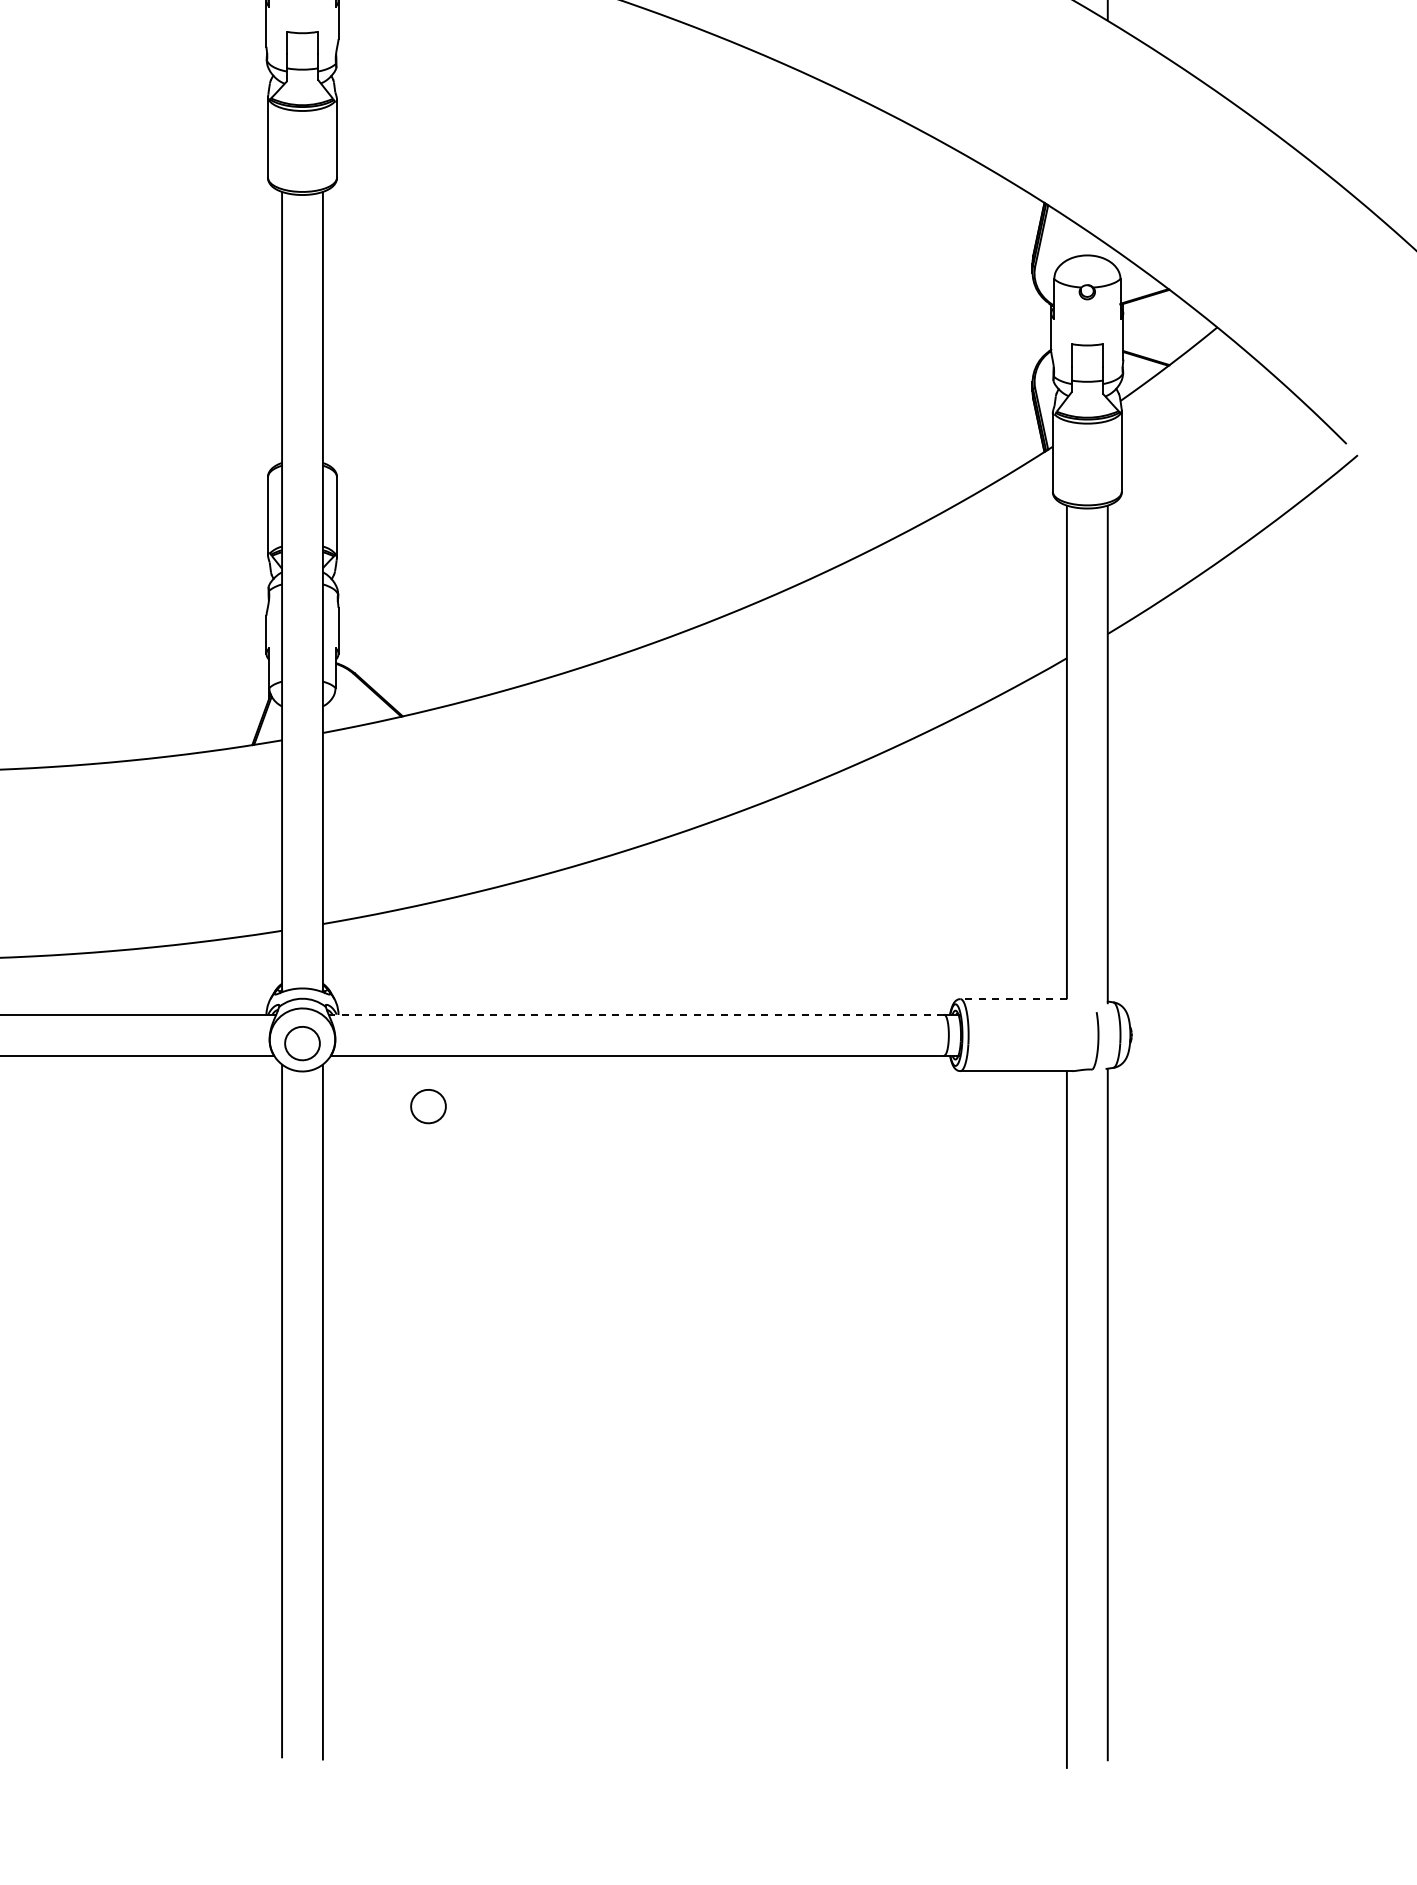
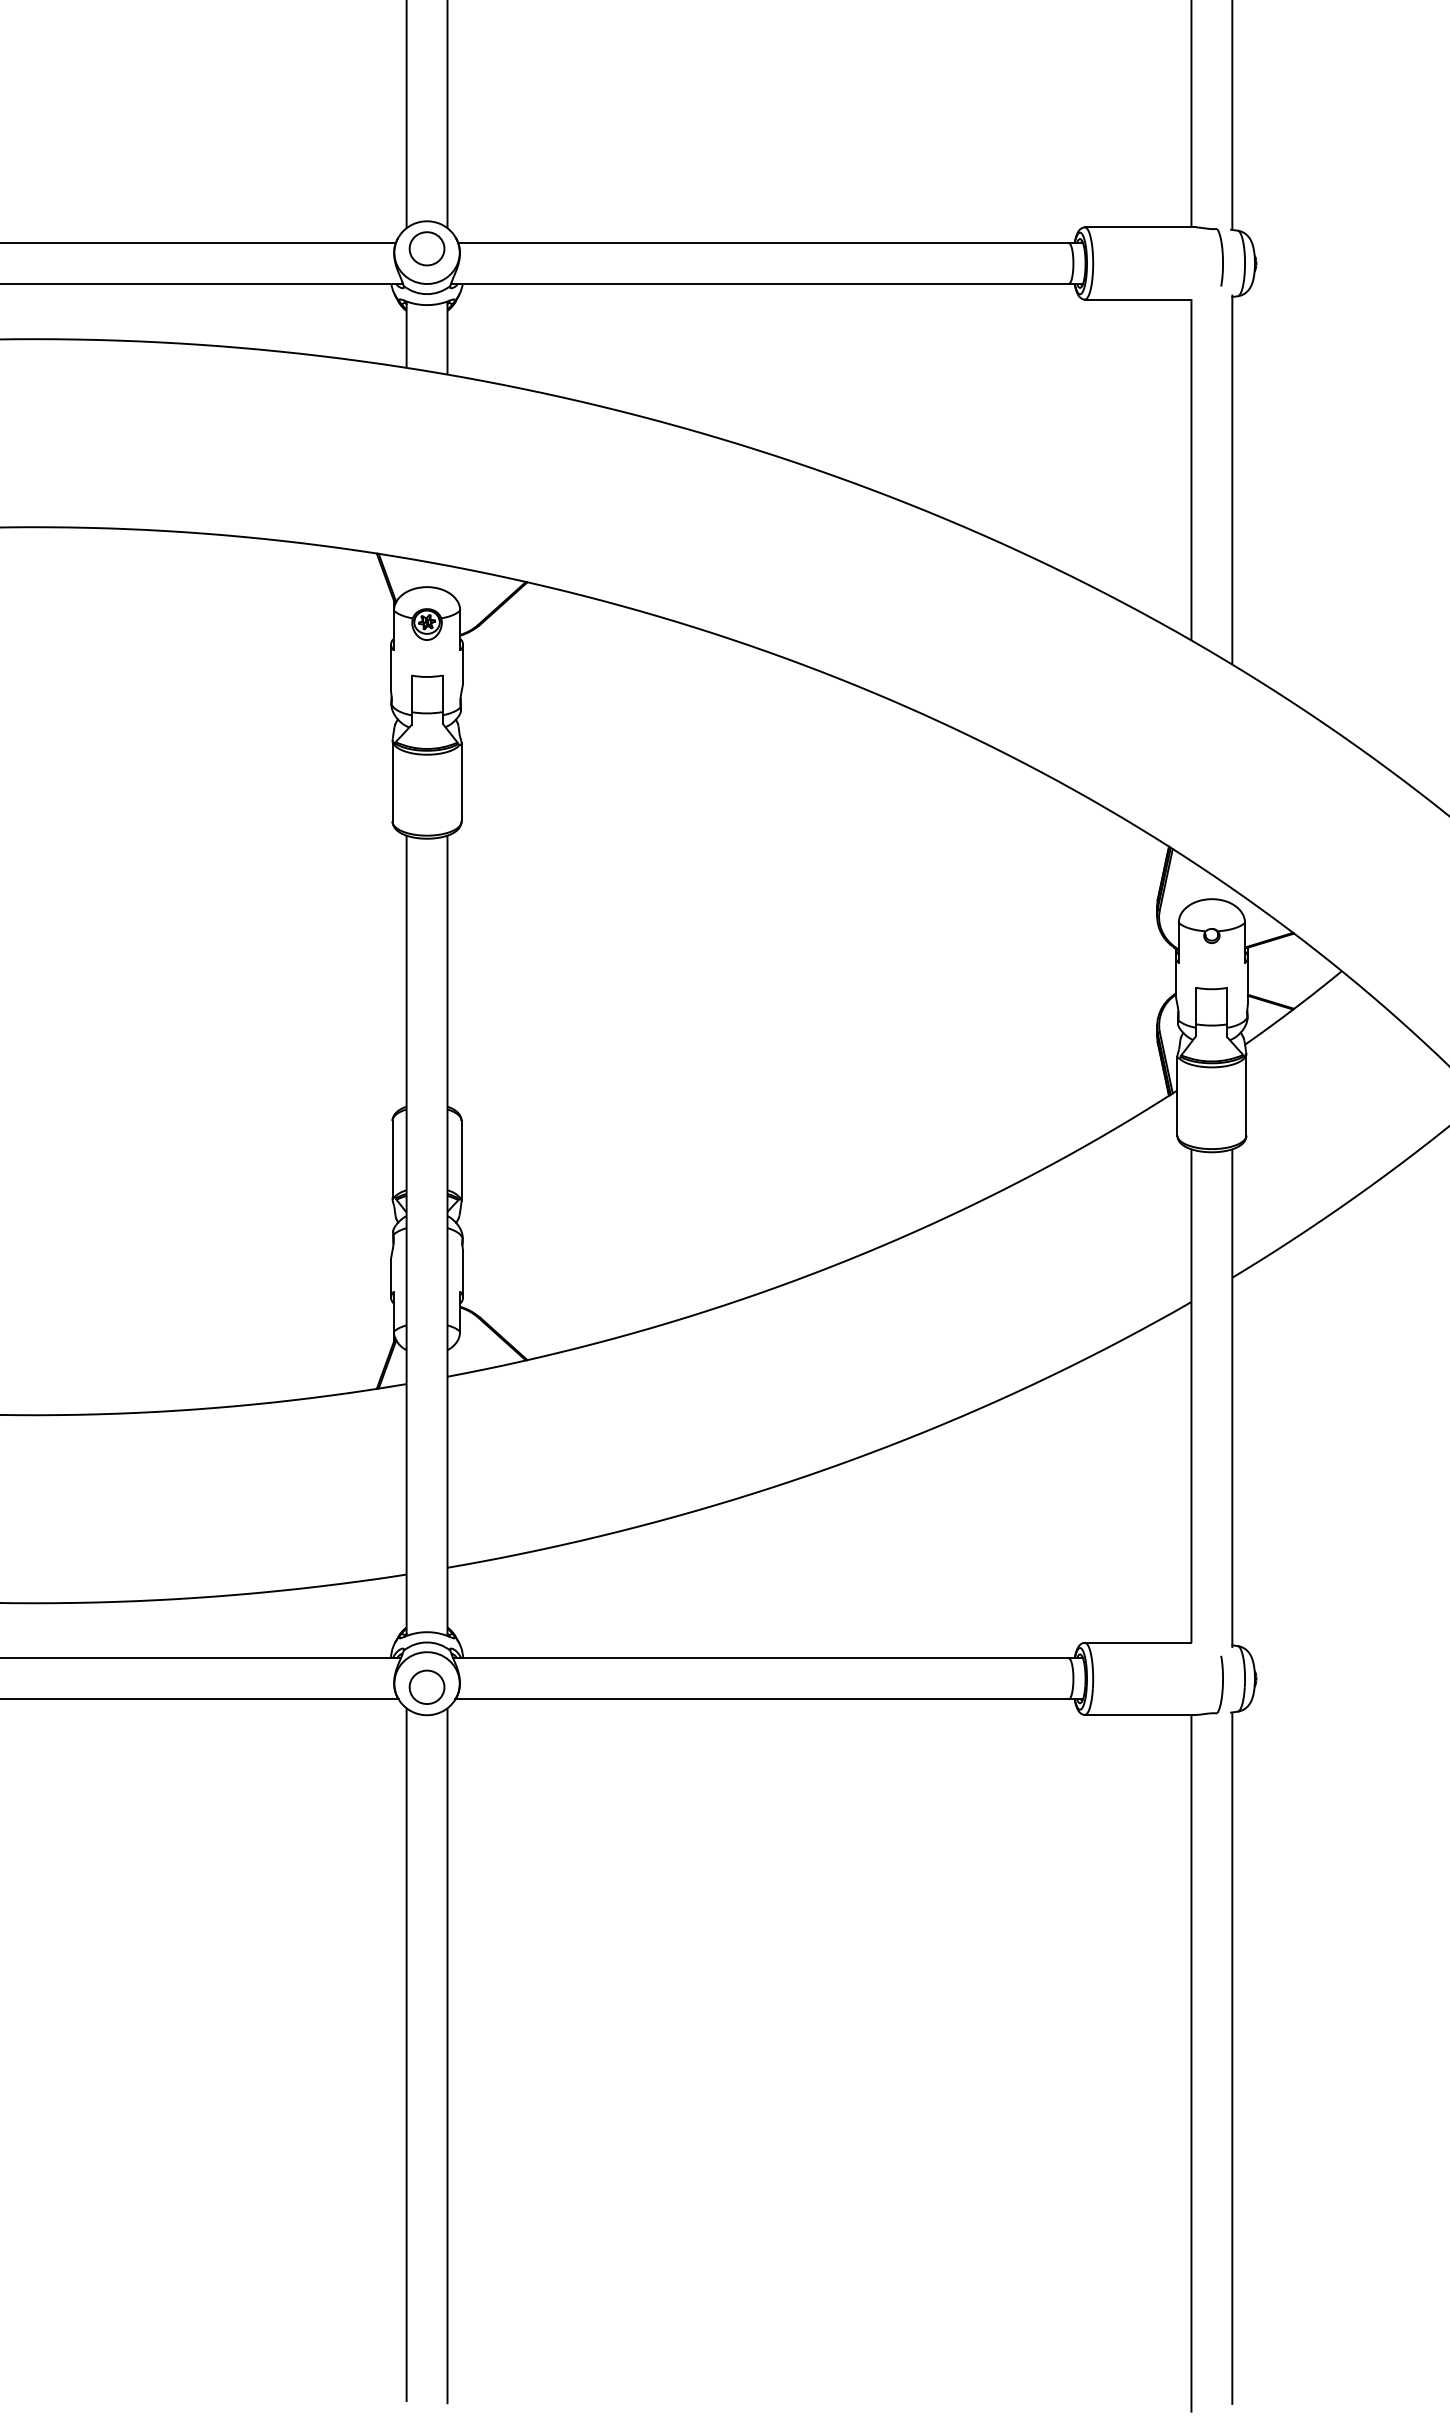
line: (1012, 998) -> (1137, 1642), dashed -> solid
line: (636, 1014) -> (761, 1658), dashed -> solid
part: (427, 1105) -> (552, 1749), removed

